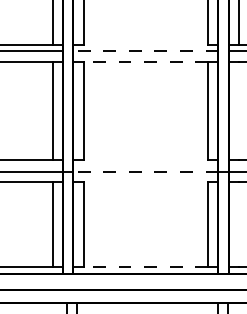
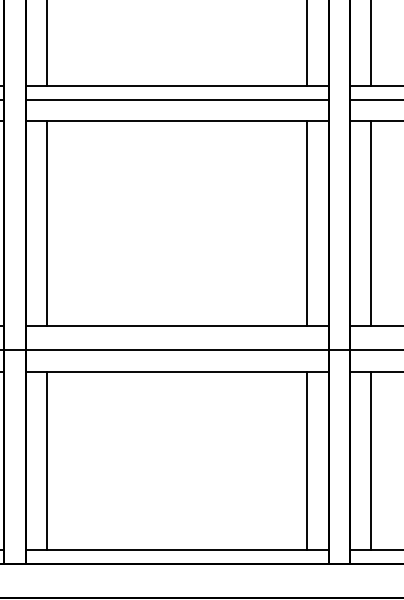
line: (145, 45) -> (176, 87), added
line: (145, 51) -> (176, 99), dashed -> solid
line: (145, 61) -> (176, 120), dashed -> solid
line: (238, 110) -> (370, 222), added
line: (145, 160) -> (176, 327), added
line: (145, 171) -> (176, 350), dashed -> solid
line: (145, 181) -> (176, 371), added
line: (238, 224) -> (370, 460), added
line: (145, 267) -> (176, 550), dashed -> solid

